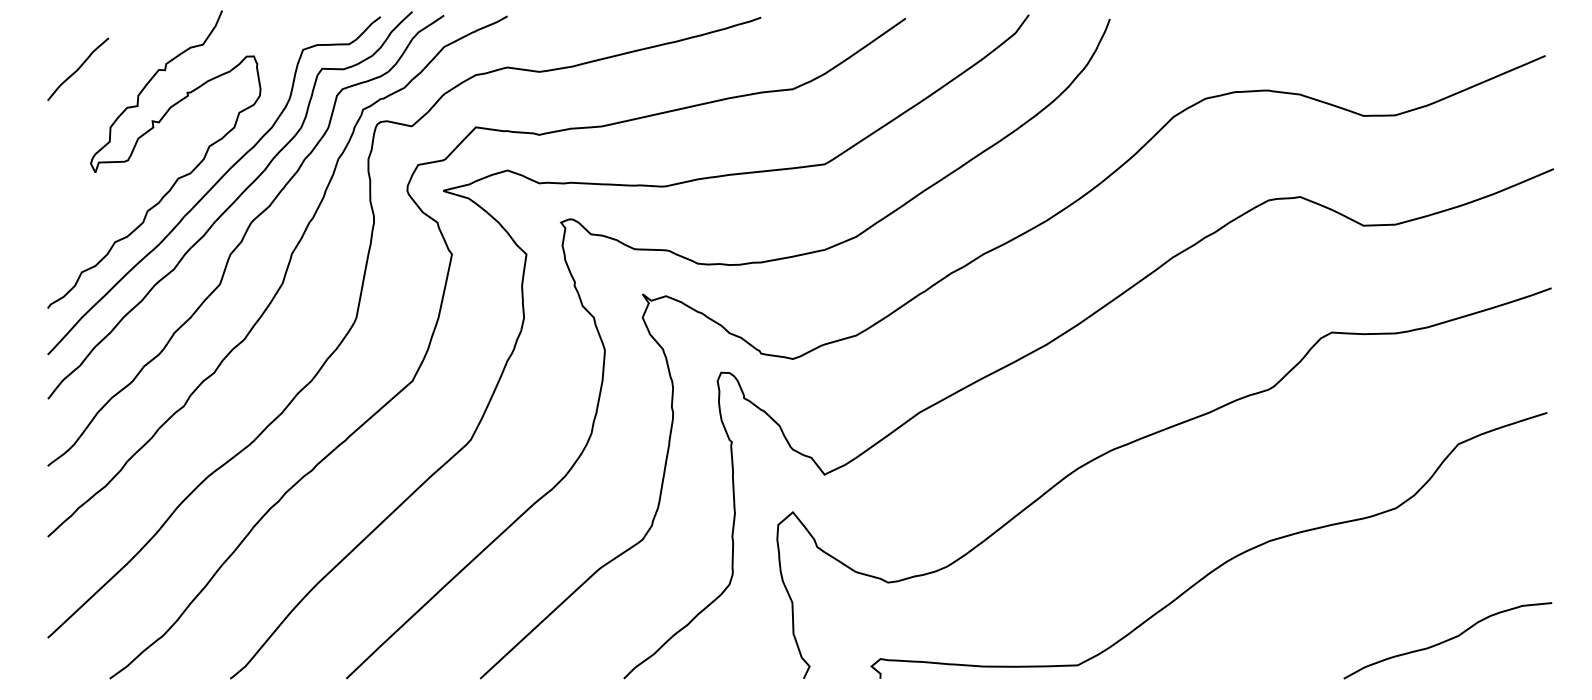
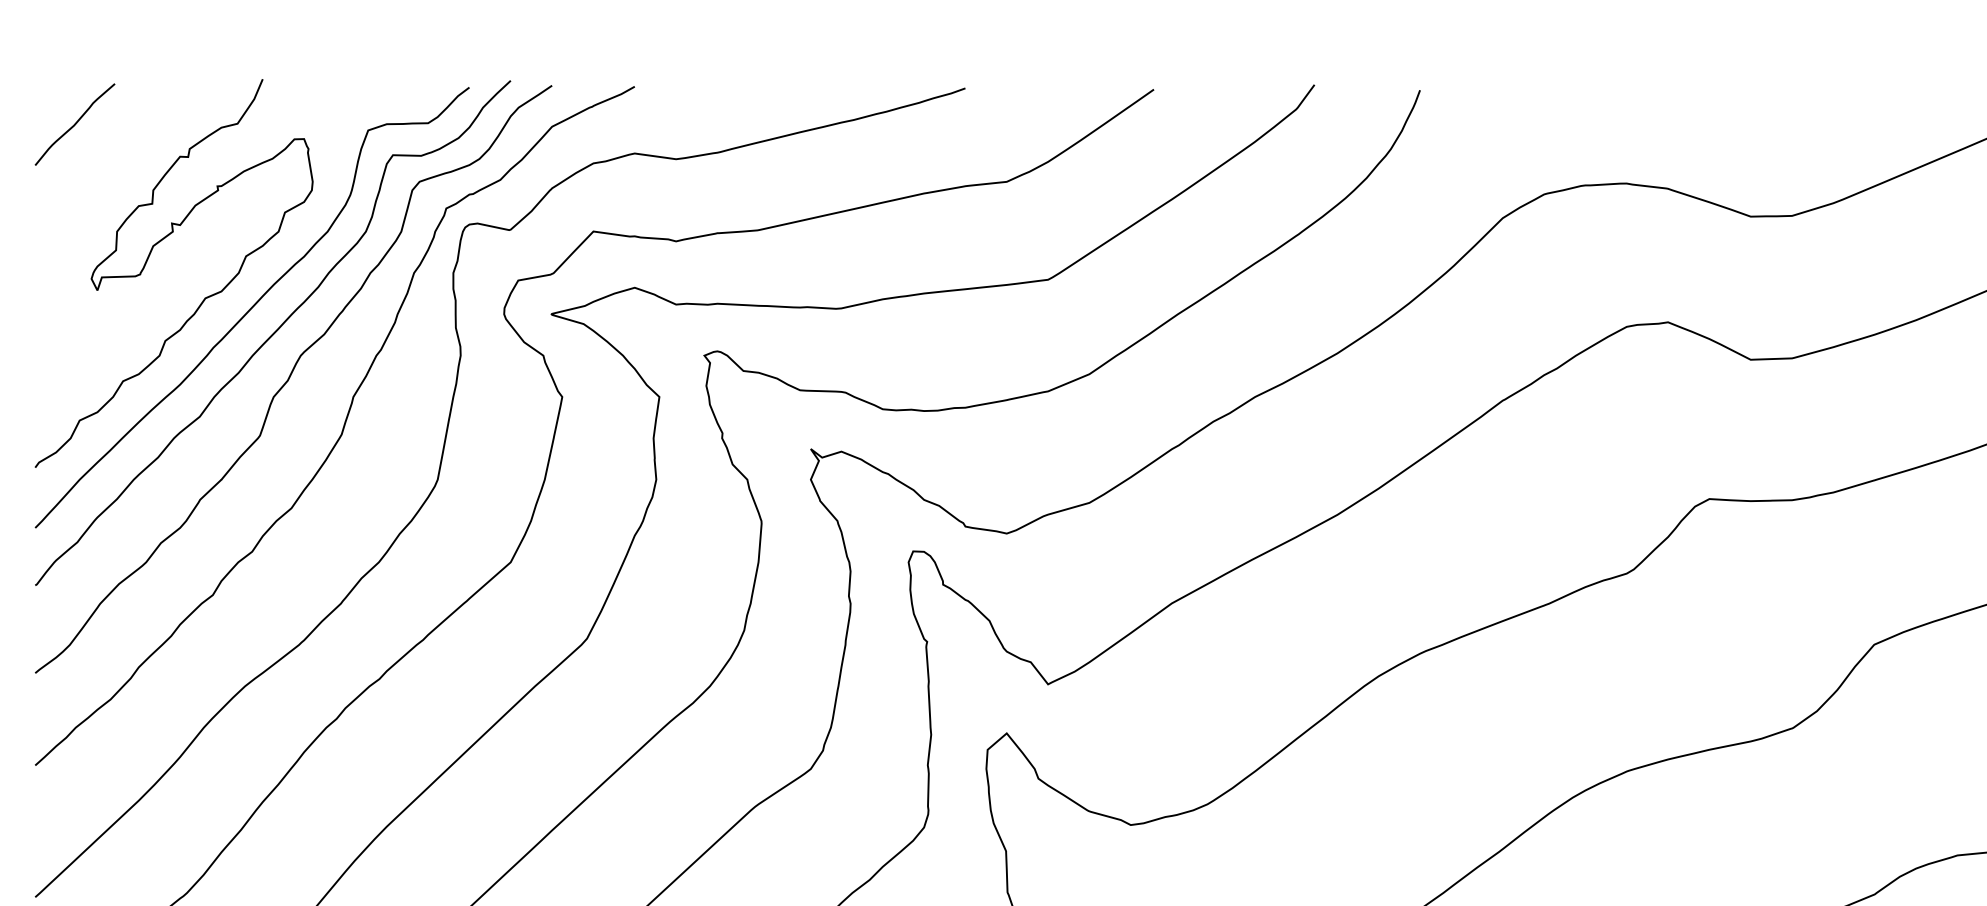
curve: (78, 68) -> (75, 123), moved

